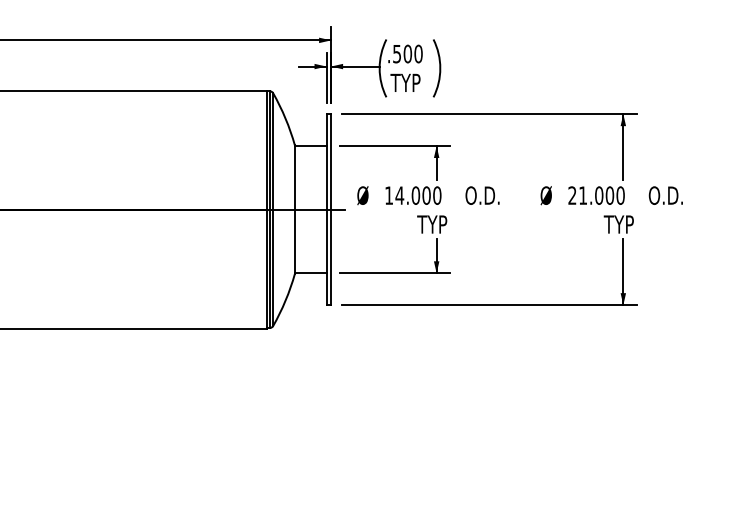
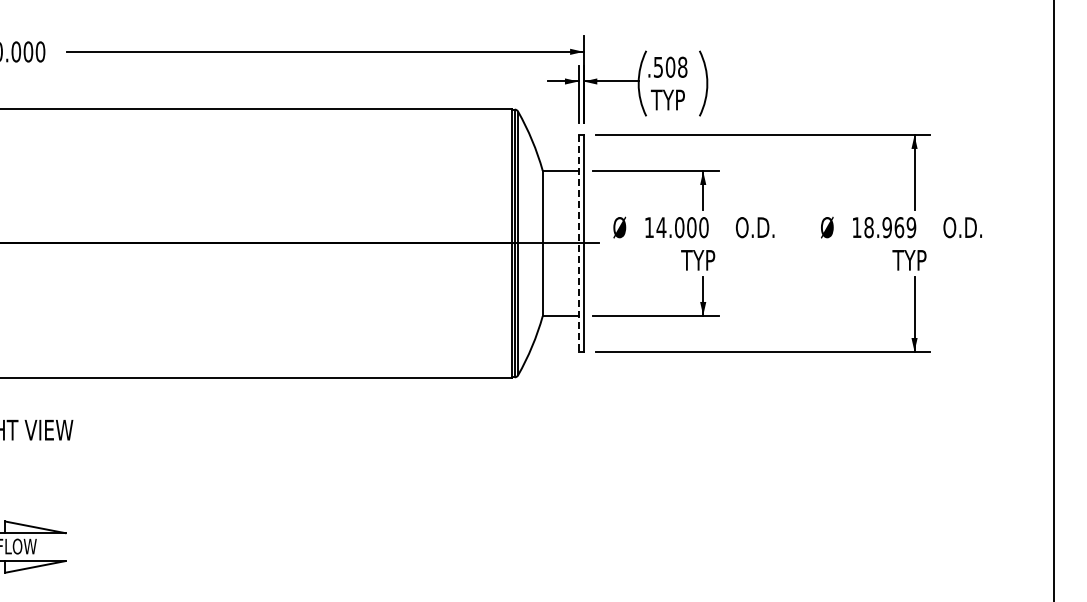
text: (418, 54) -> (682, 67), .500 -> .508
text: (596, 195) -> (884, 227), 21.000 -> 18.969
line: (326, 209) -> (578, 243), solid -> dashed

